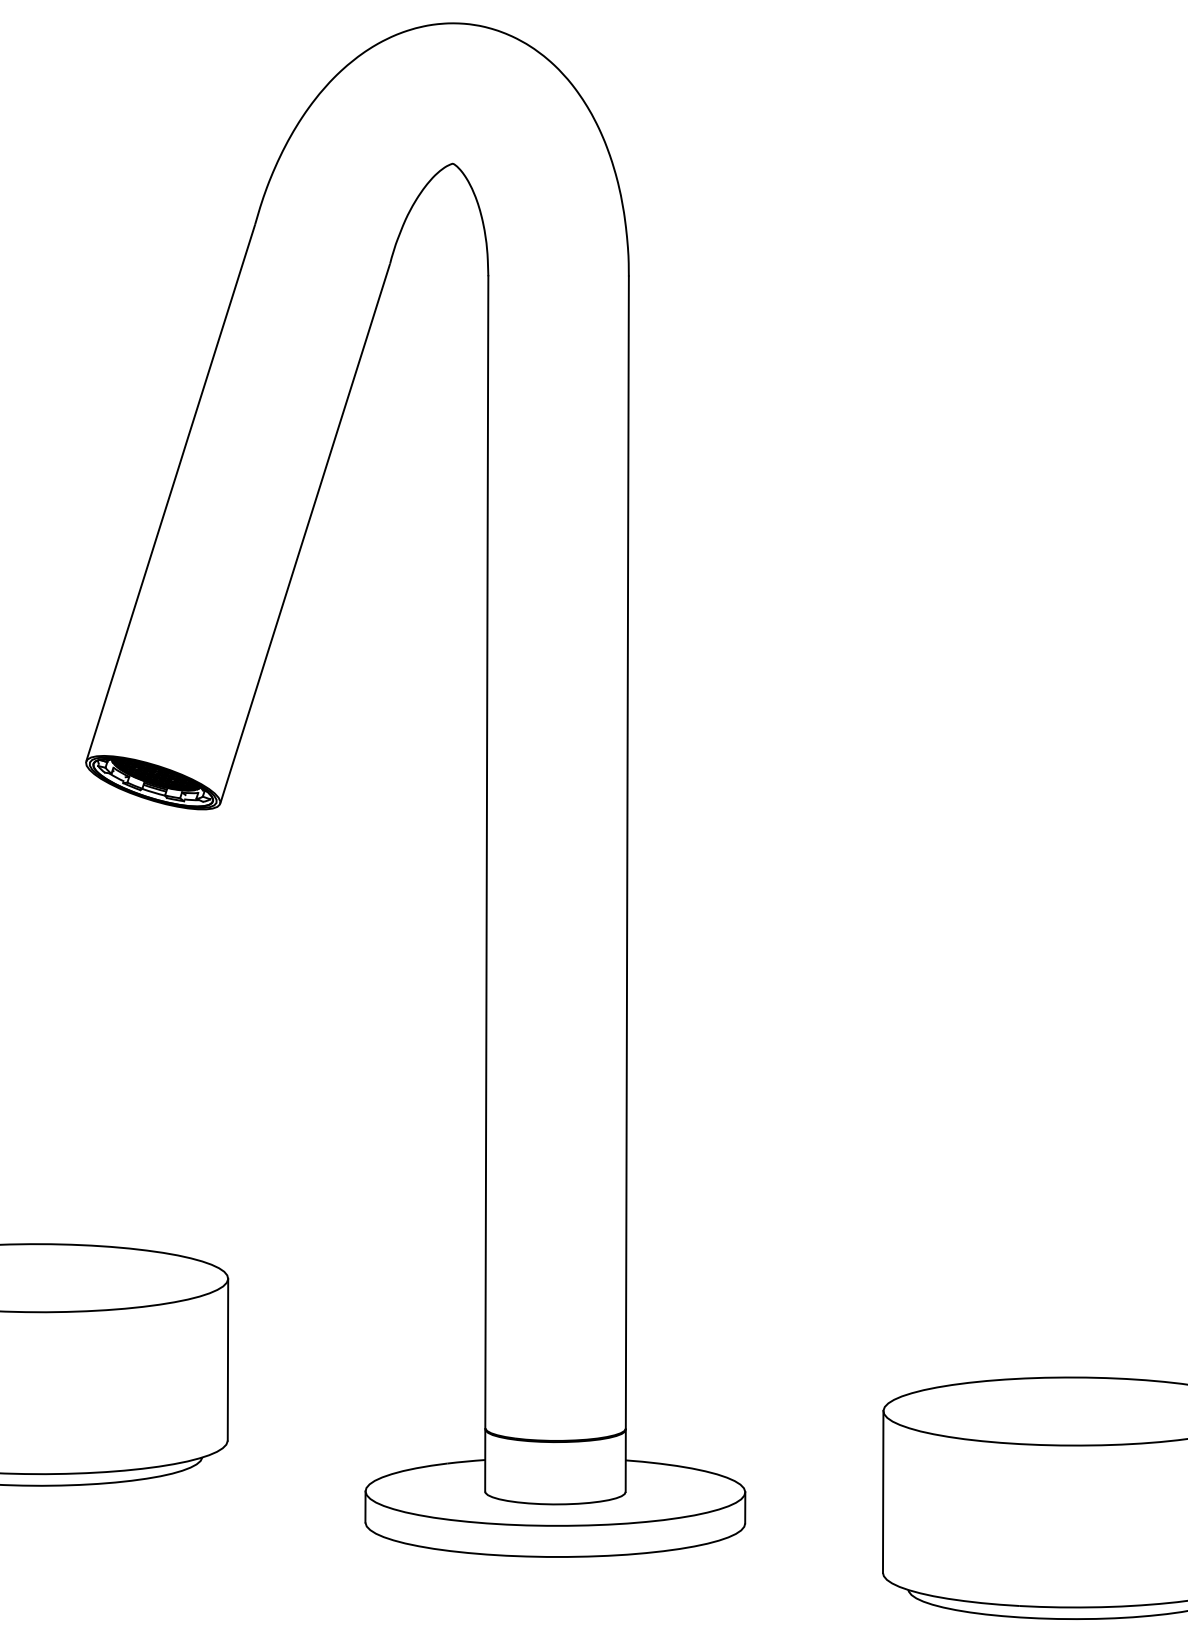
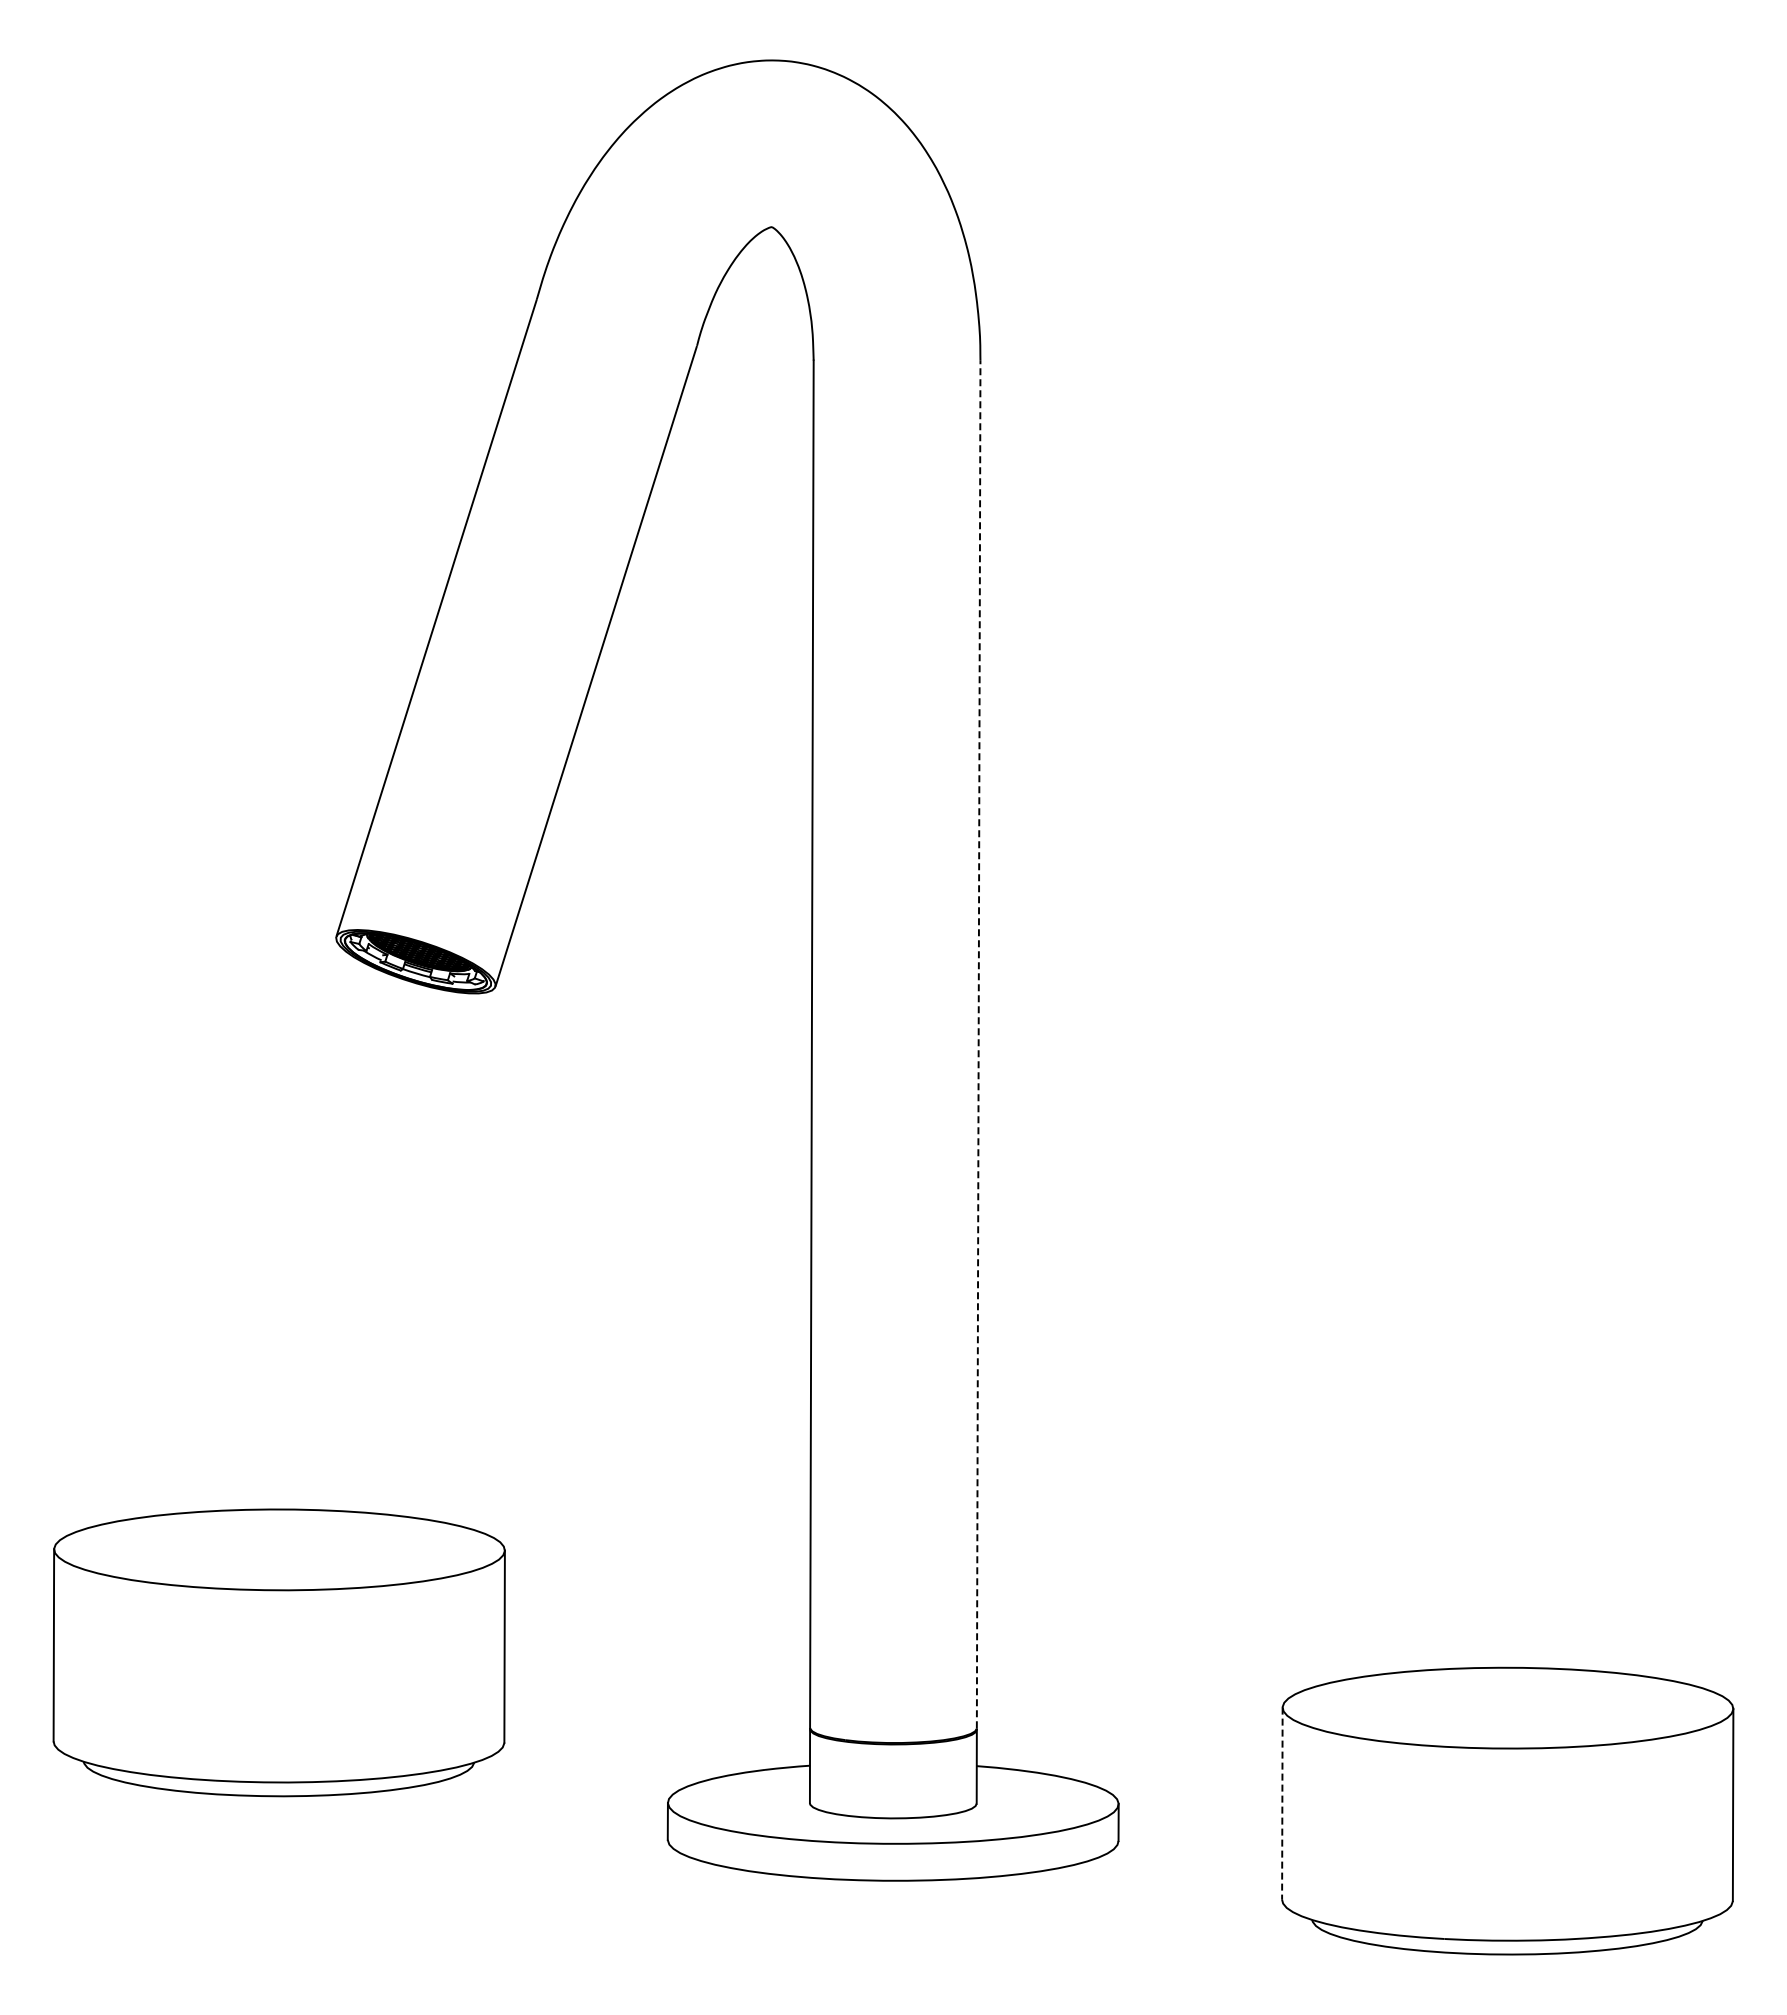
line: (627, 852) -> (978, 1044), solid -> dashed
line: (883, 1492) -> (1282, 1804), solid -> dashed

